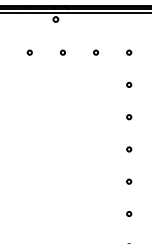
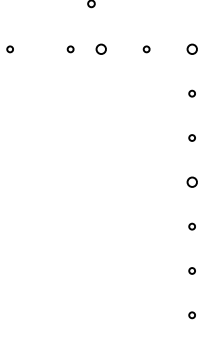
circle: (29, 52) -> (70, 49), moved
circle: (62, 52) -> (100, 49), size x1.6
circle: (128, 52) -> (191, 49), size x1.6
circle: (128, 149) -> (191, 182), size x1.6

